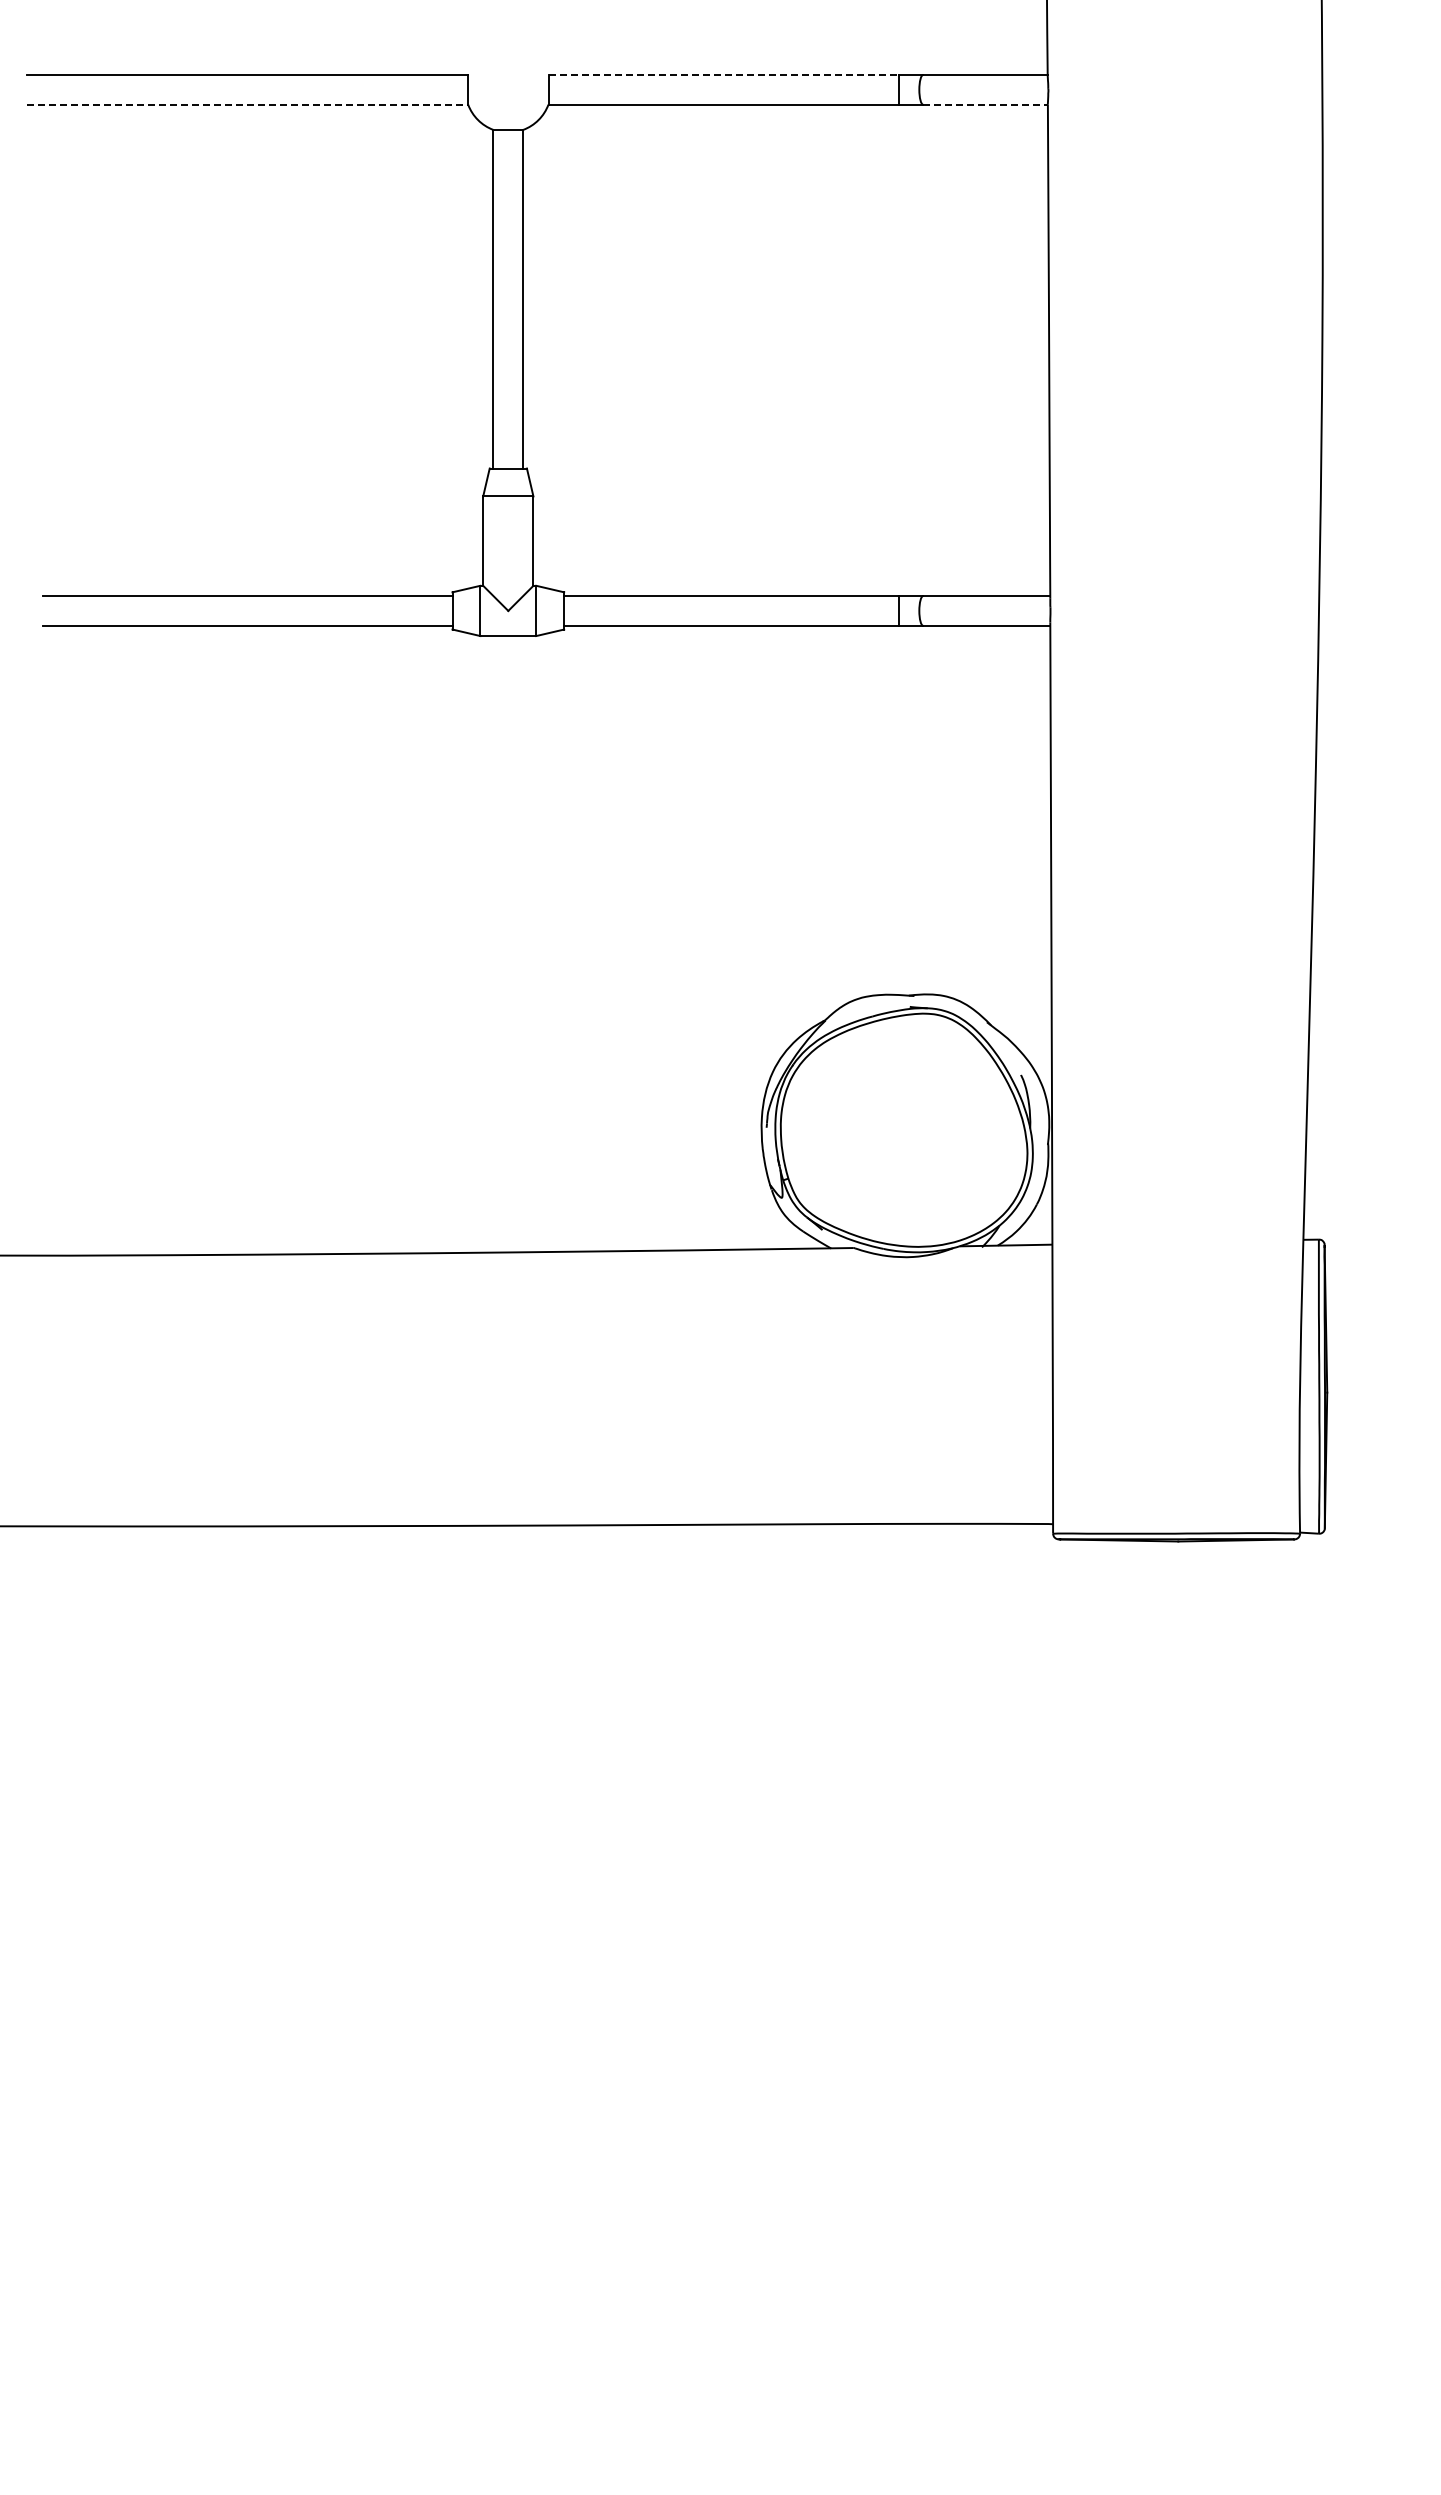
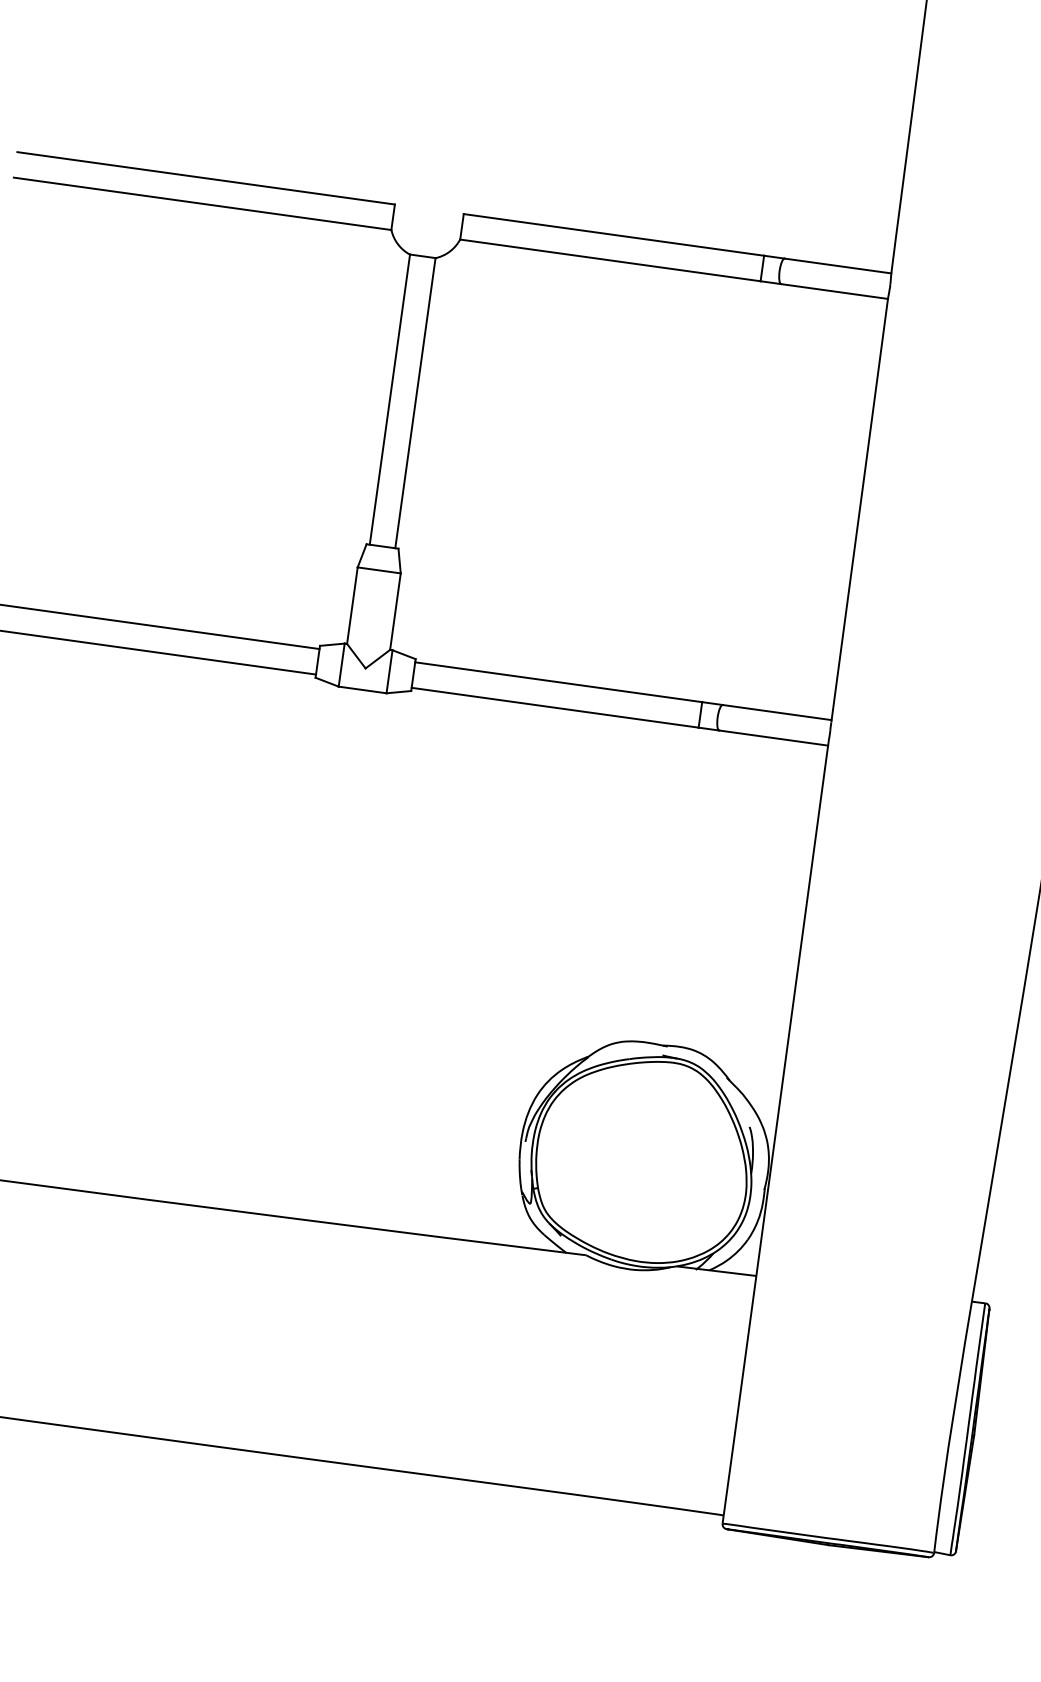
line: (724, 74) -> (614, 234), dashed -> solid
line: (248, 104) -> (203, 203), dashed -> solid
line: (986, 104) -> (835, 291), dashed -> solid

